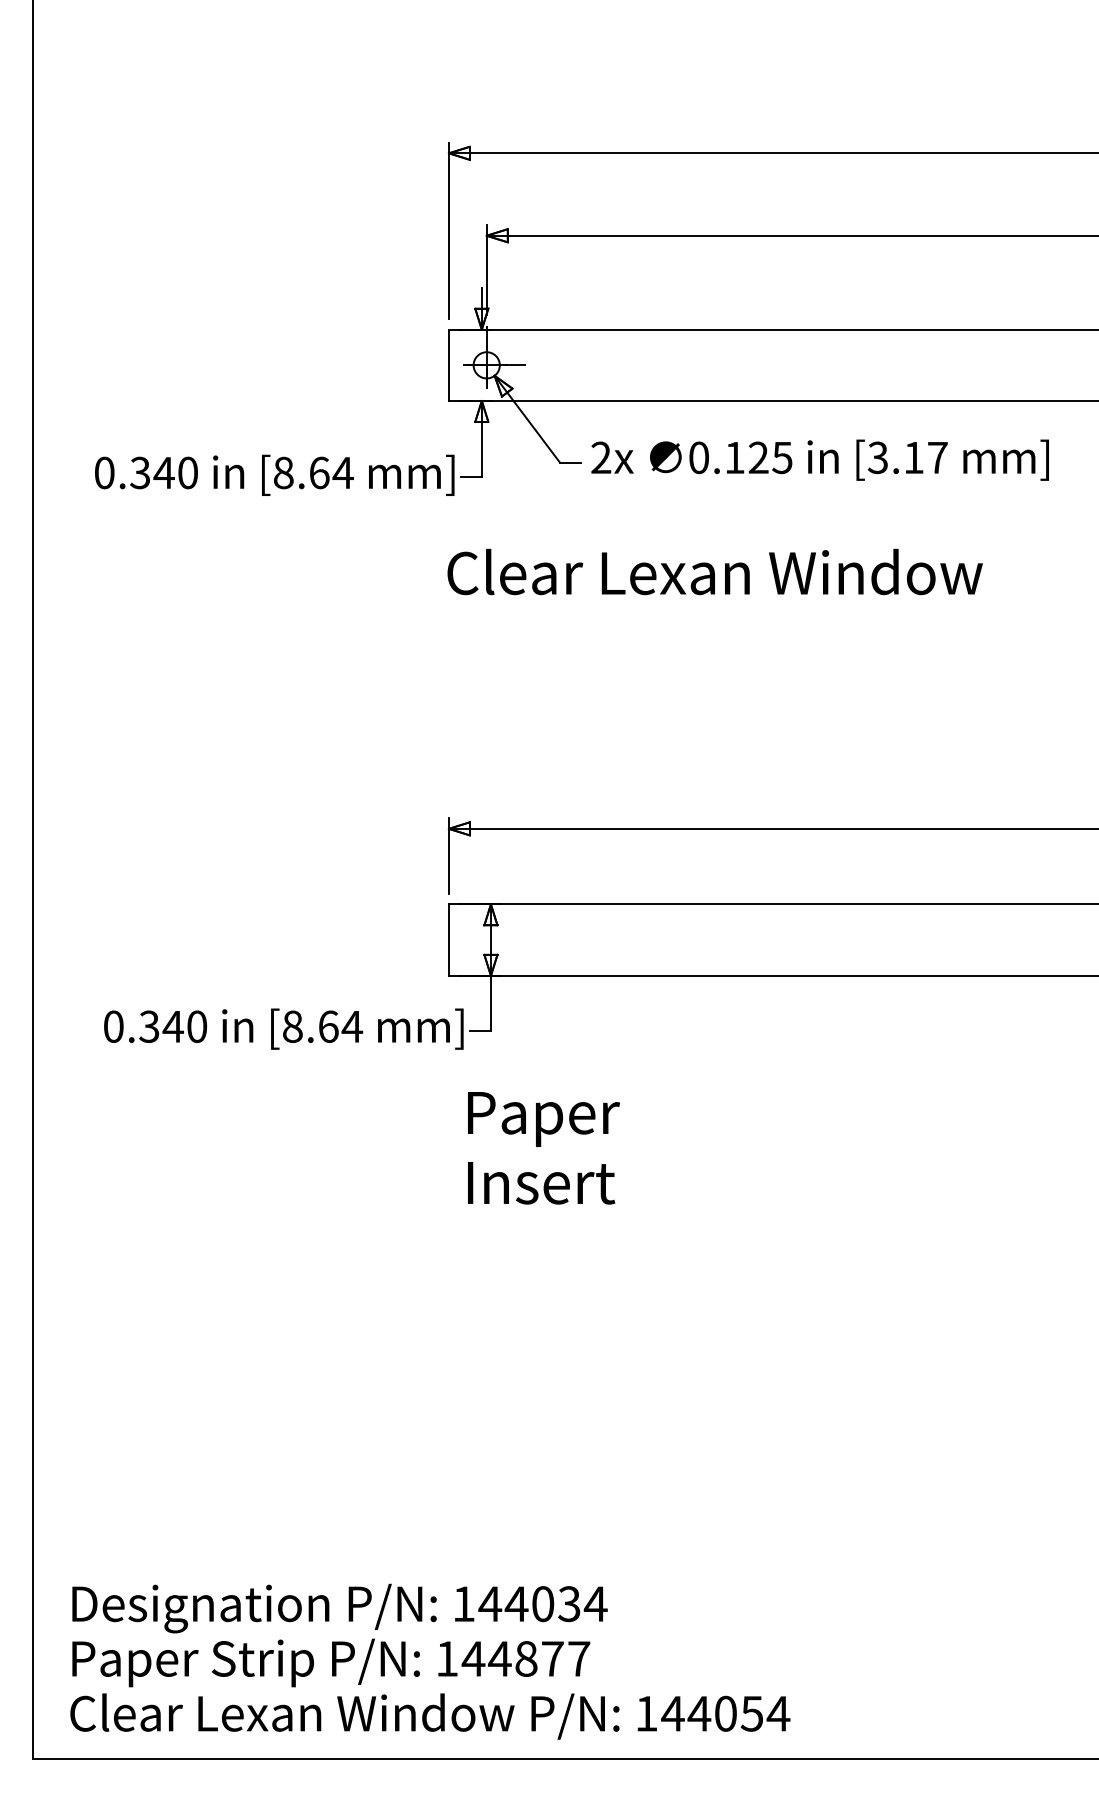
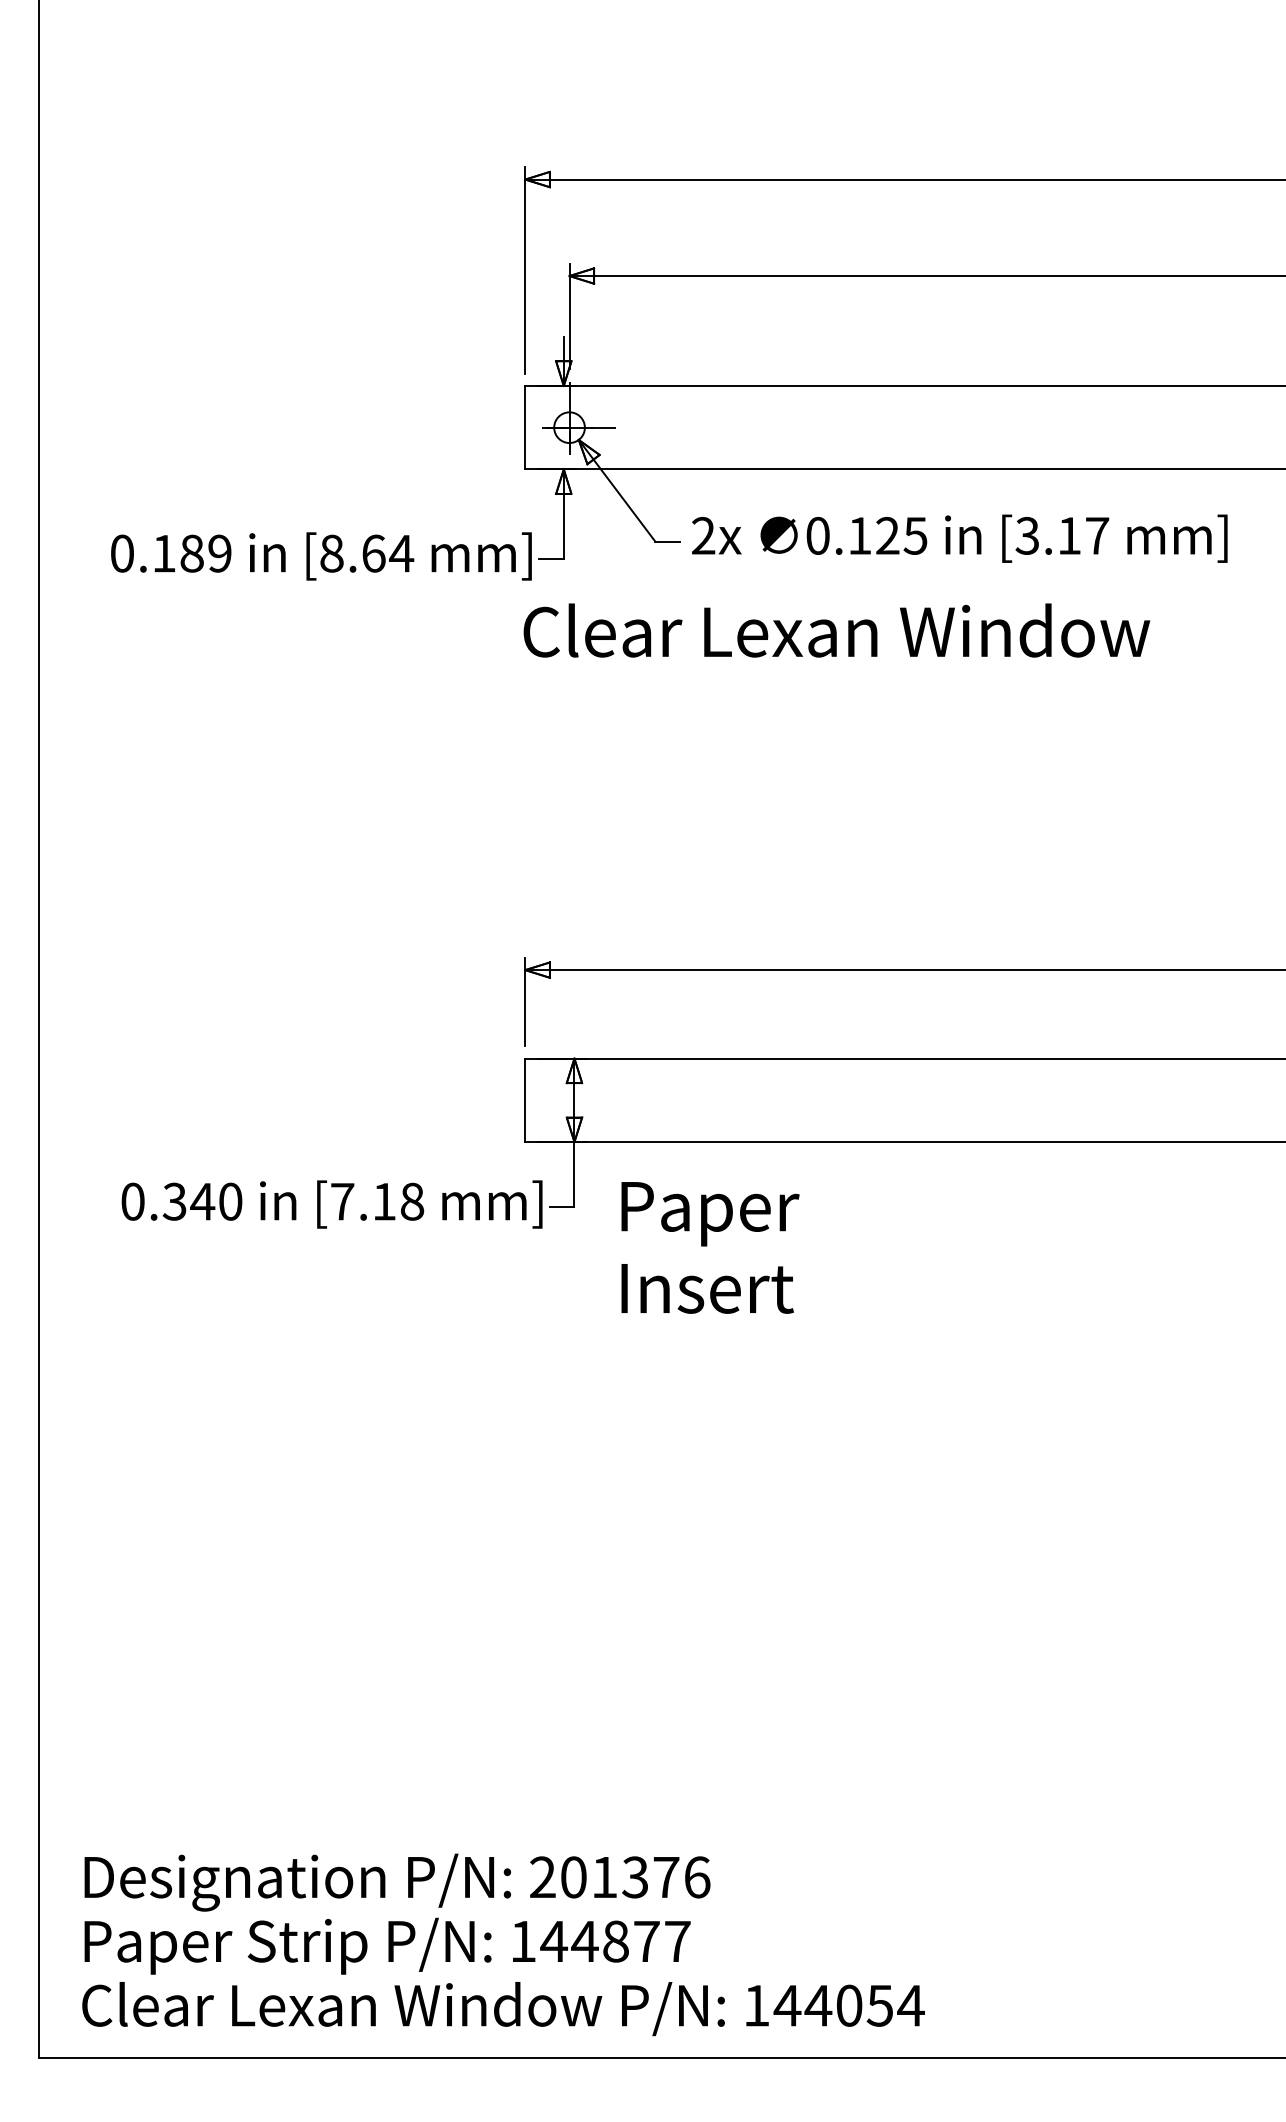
text: (163, 472) -> (191, 553), 0.340 -> 0.189
text: (714, 571) -> (836, 630), moved
text: (322, 1026) -> (377, 1201), [8.64 -> [7.18
text: (543, 1147) -> (710, 1247), moved
text: (530, 1604) -> (620, 1877), 144034 -> 201376

